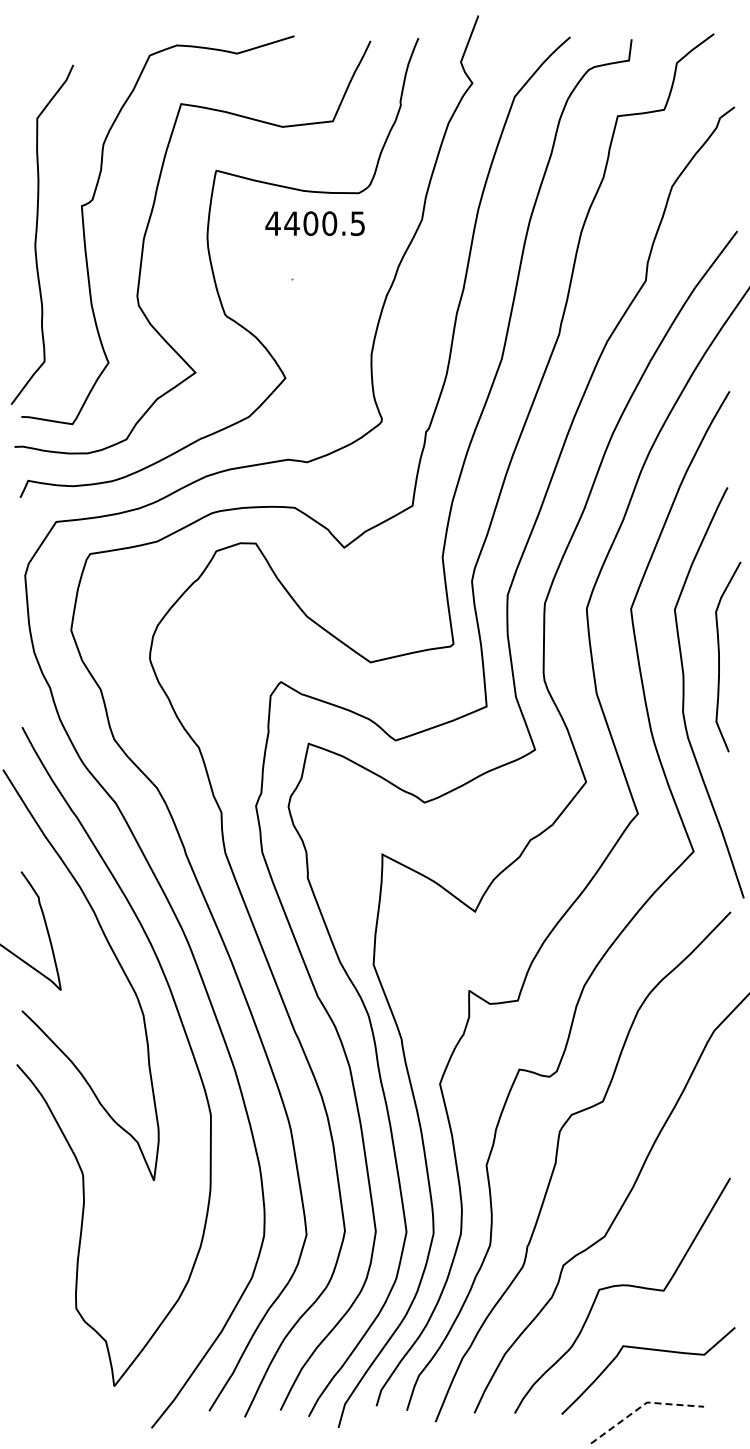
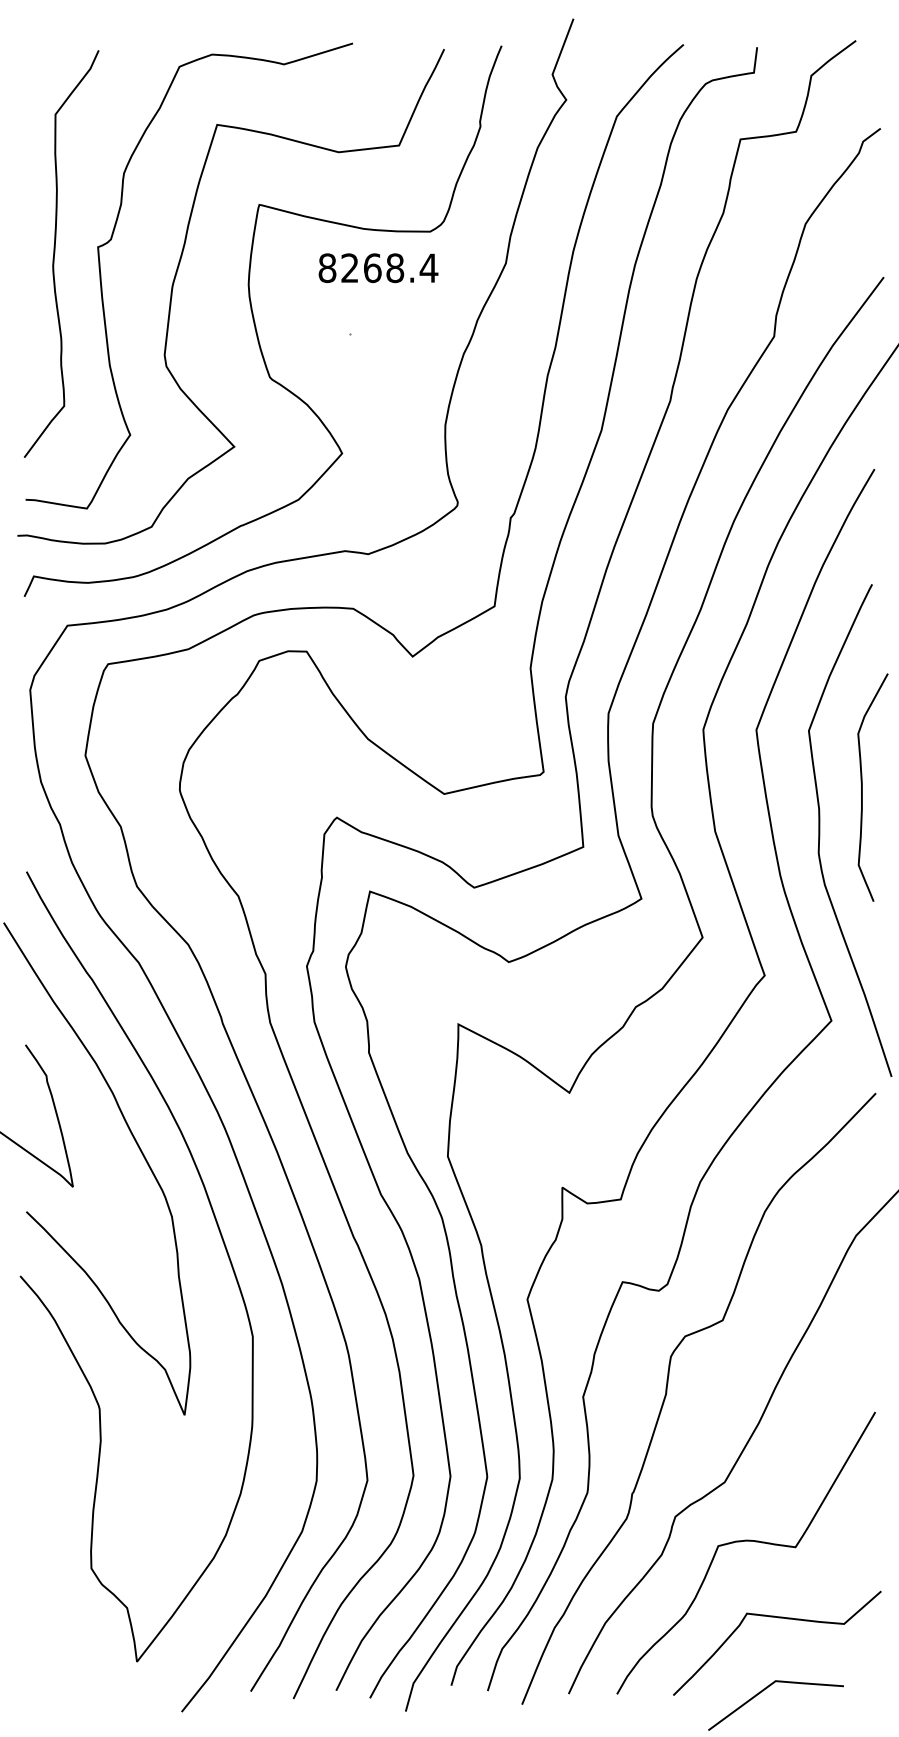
text: (315, 223) -> (378, 268), 4400.5 -> 8268.4
curve: (37, 234) -> (55, 253), moved
line: (643, 1405) -> (771, 1684), dashed -> solid

